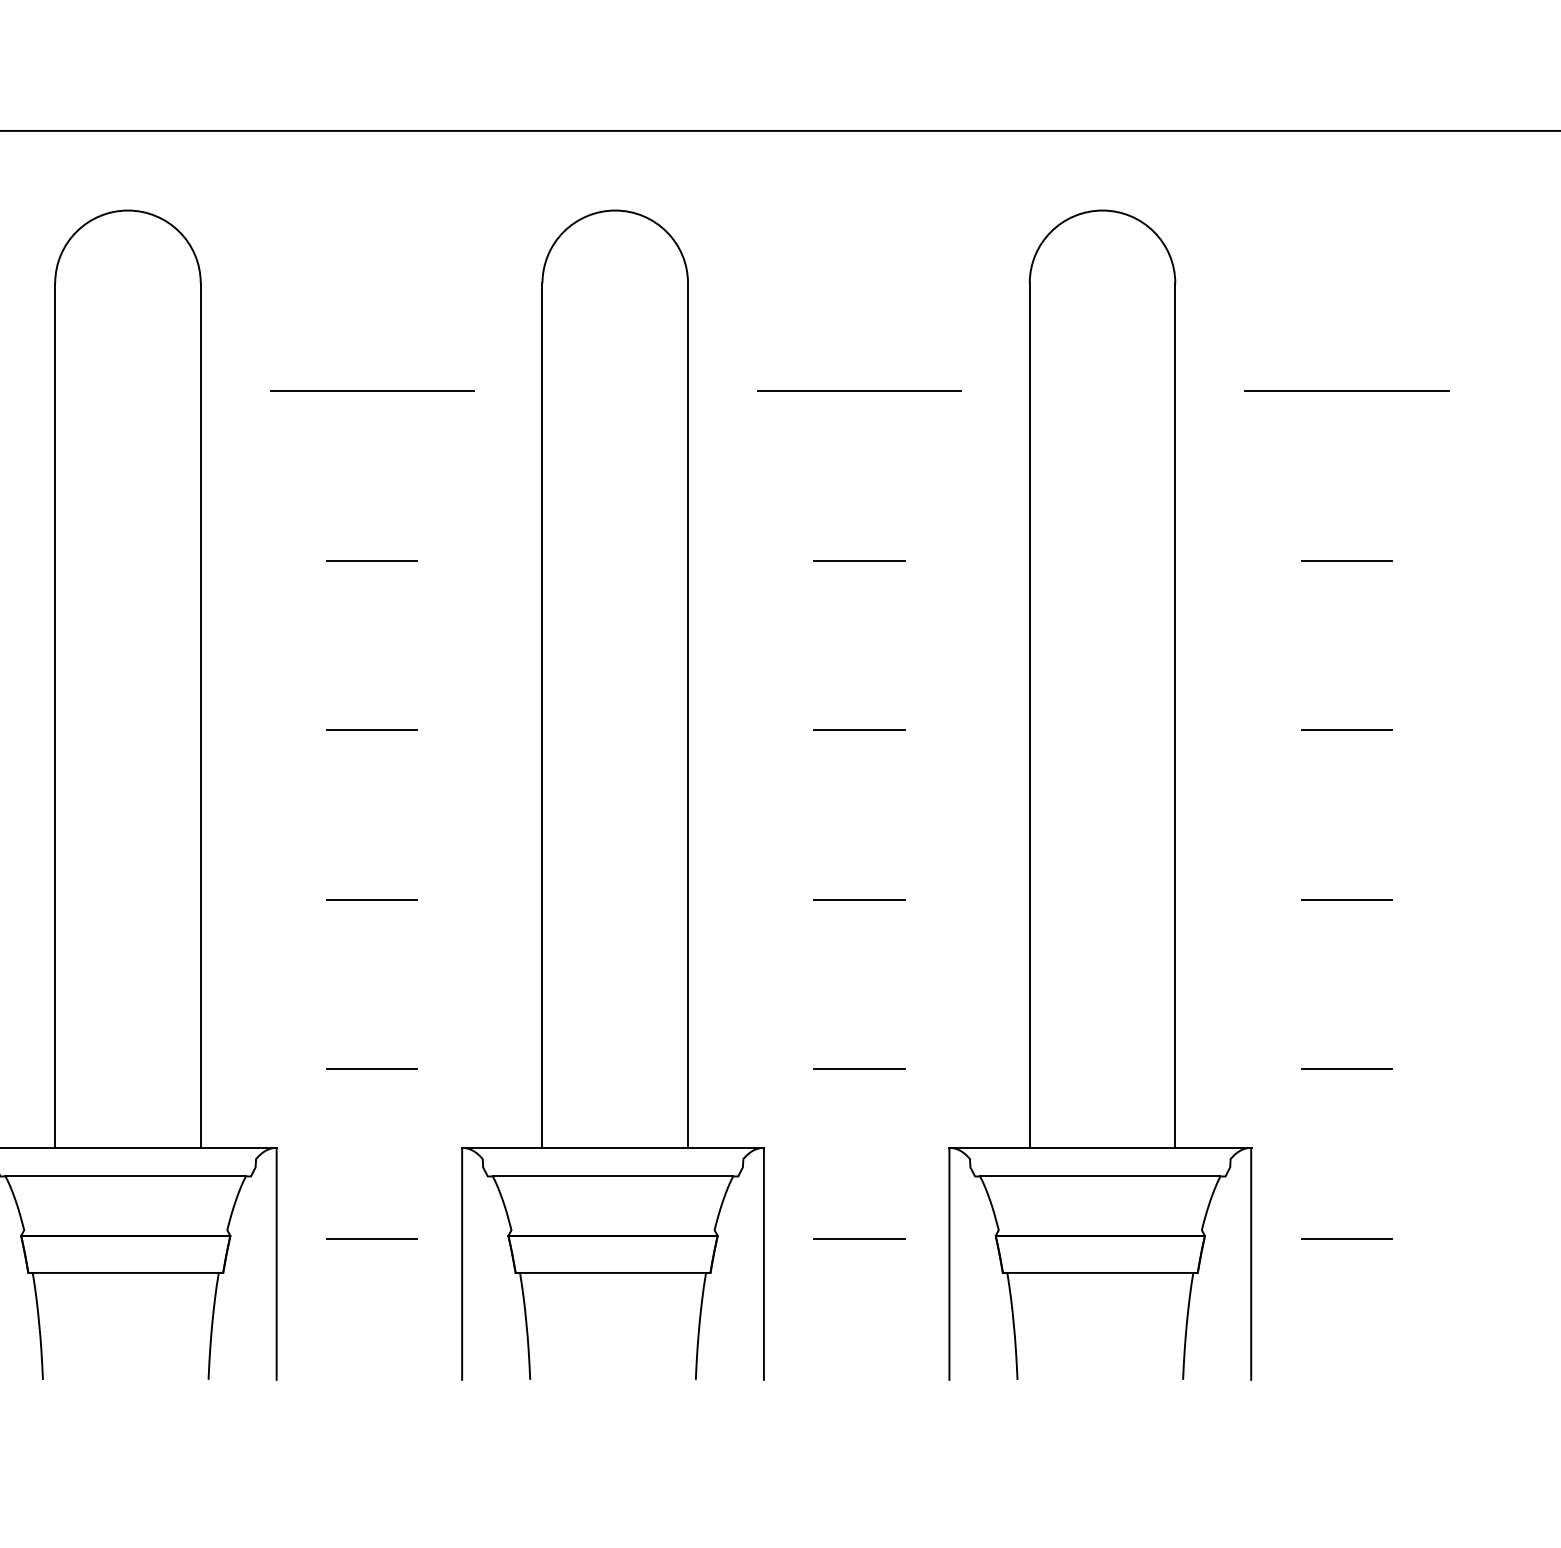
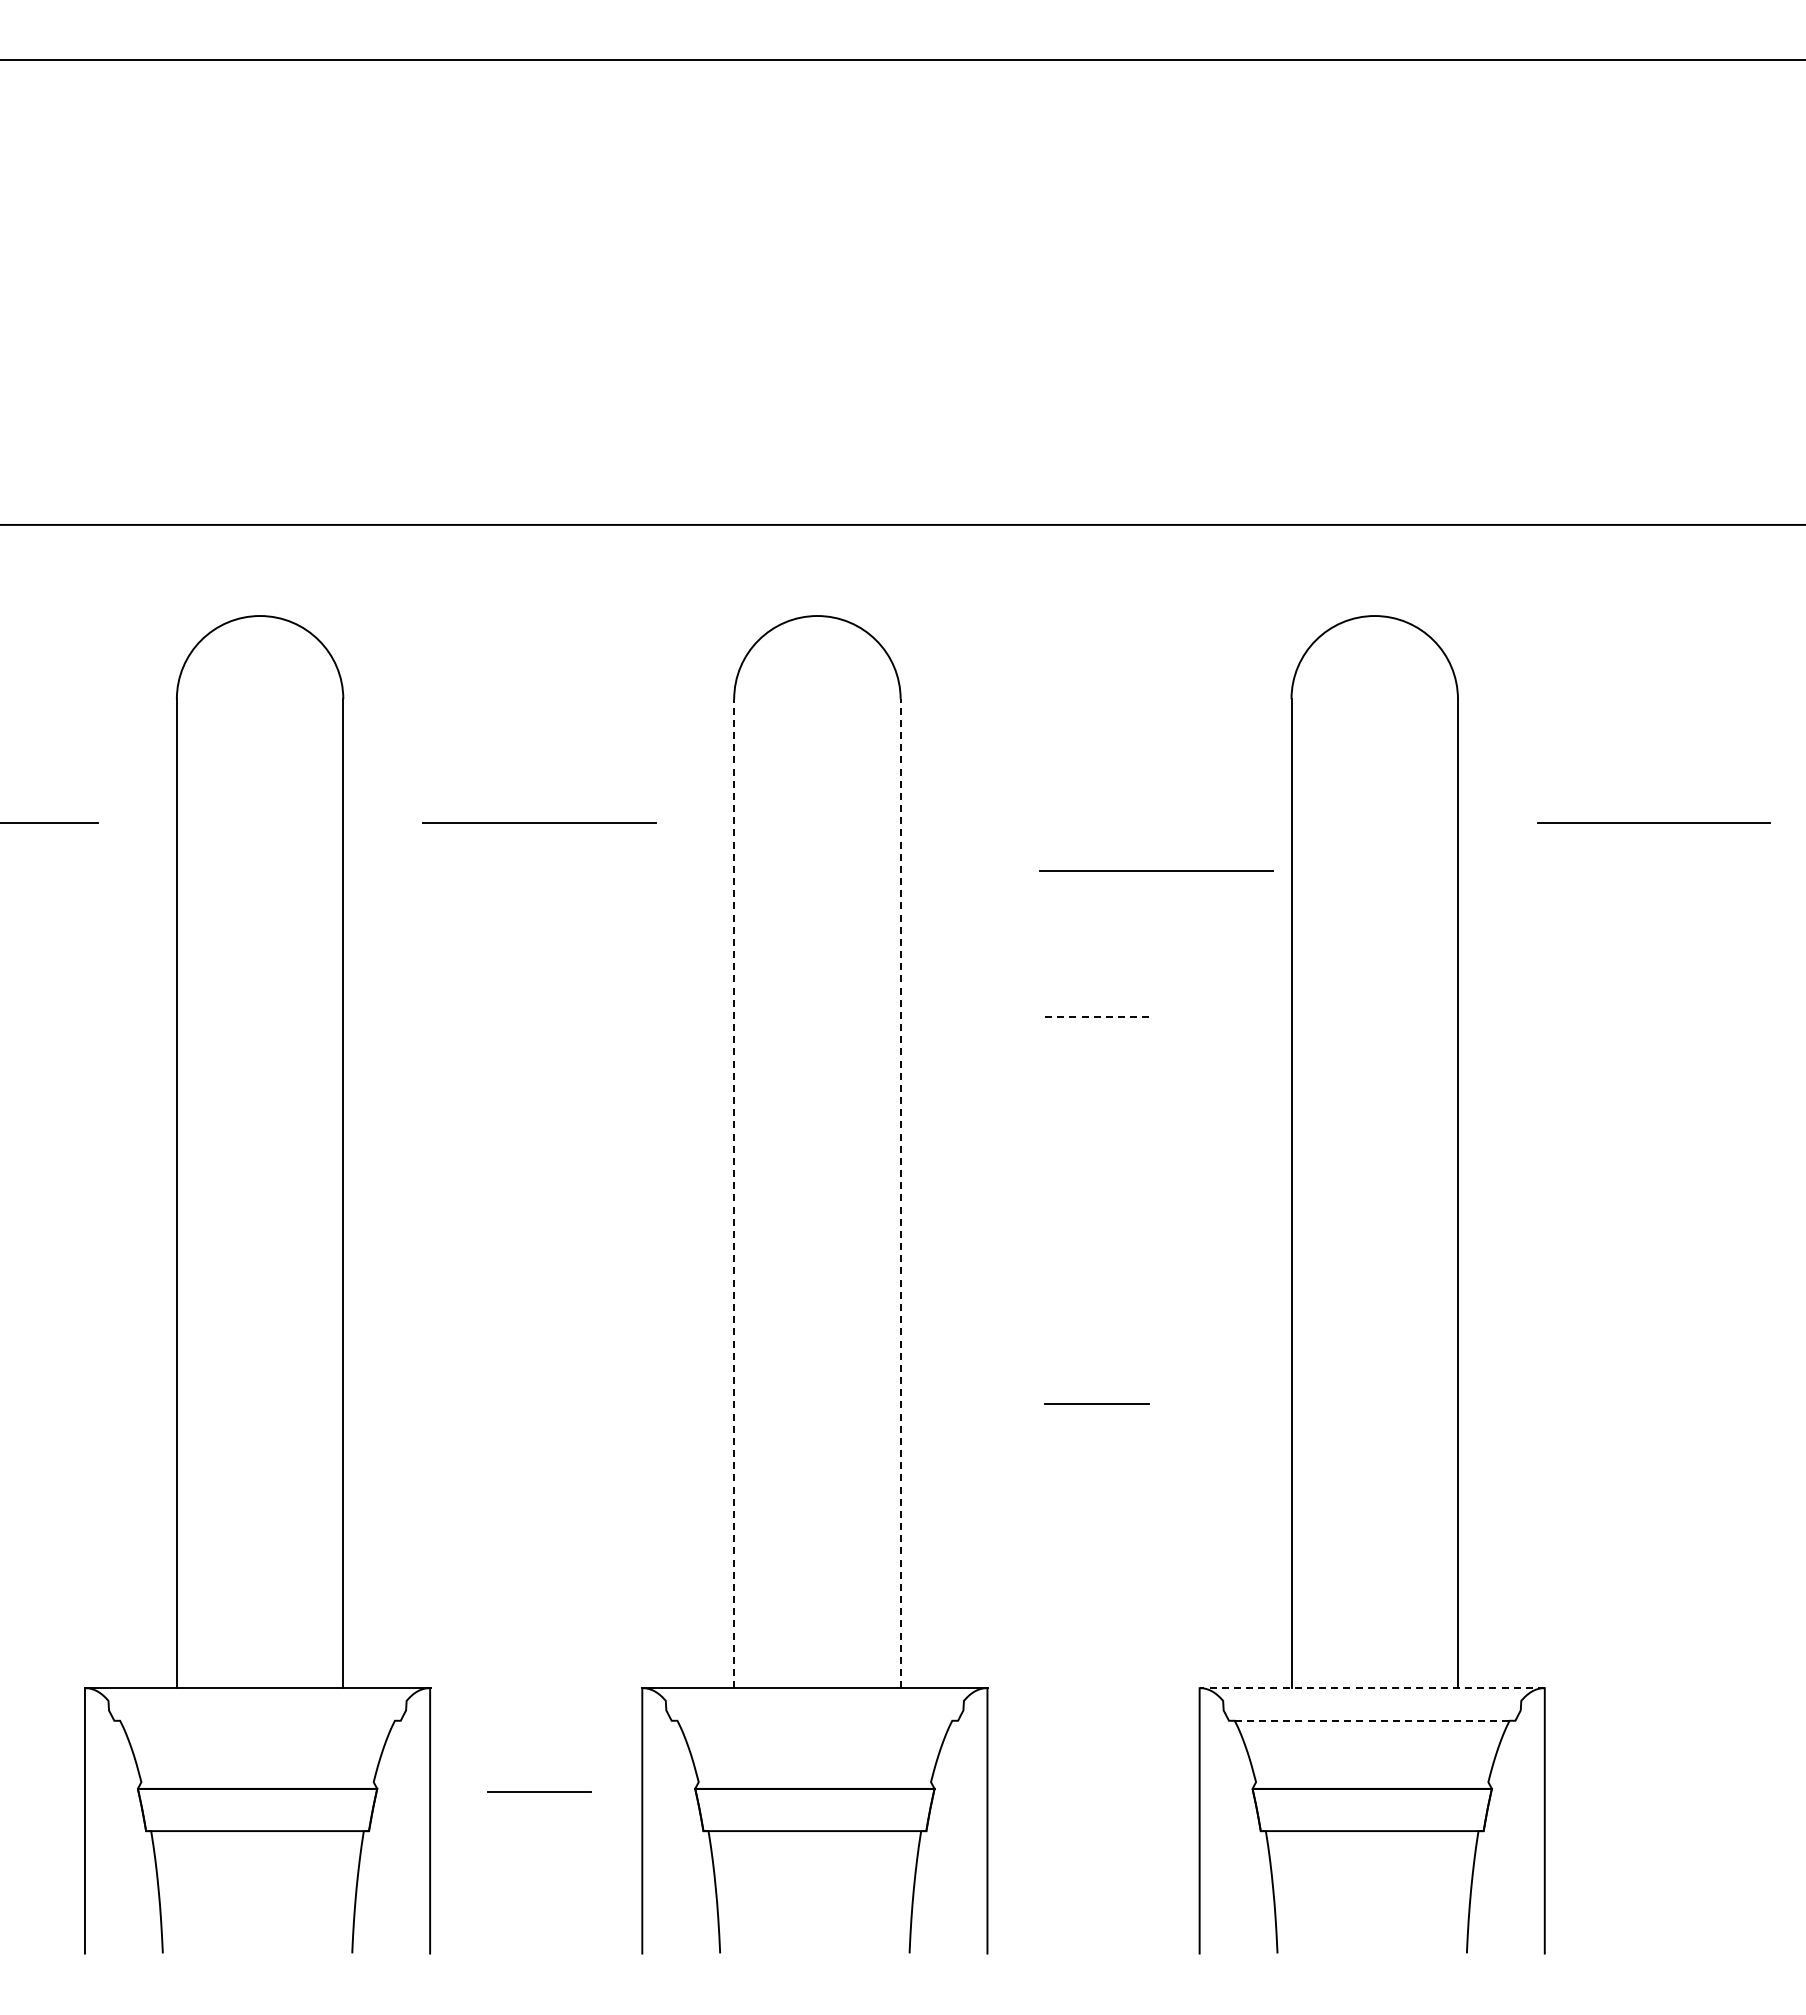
line: (859, 391) -> (1156, 870), moved
line: (372, 560) -> (539, 1016), removed
line: (859, 560) -> (1096, 1016), solid -> dashed
line: (1346, 560) -> (1653, 1016), removed
line: (542, 715) -> (734, 1193), solid -> dashed
line: (687, 715) -> (900, 1193), solid -> dashed
line: (372, 730) -> (539, 1210), removed
line: (859, 730) -> (1096, 1210), removed
line: (1346, 730) -> (1653, 1210), removed
line: (372, 899) -> (539, 1404), removed
line: (1346, 899) -> (1653, 1404), removed
line: (372, 1068) -> (539, 1597), removed
line: (859, 1069) -> (1096, 1598), removed
line: (1346, 1069) -> (1653, 1598), removed
line: (1100, 1148) -> (1372, 1688), solid -> dashed
line: (124, 1176) -> (256, 1720), removed
line: (612, 1176) -> (814, 1720), removed
line: (1100, 1176) -> (1372, 1720), solid -> dashed
line: (859, 1239) -> (1096, 1792), removed
line: (1346, 1239) -> (1653, 1792), removed

